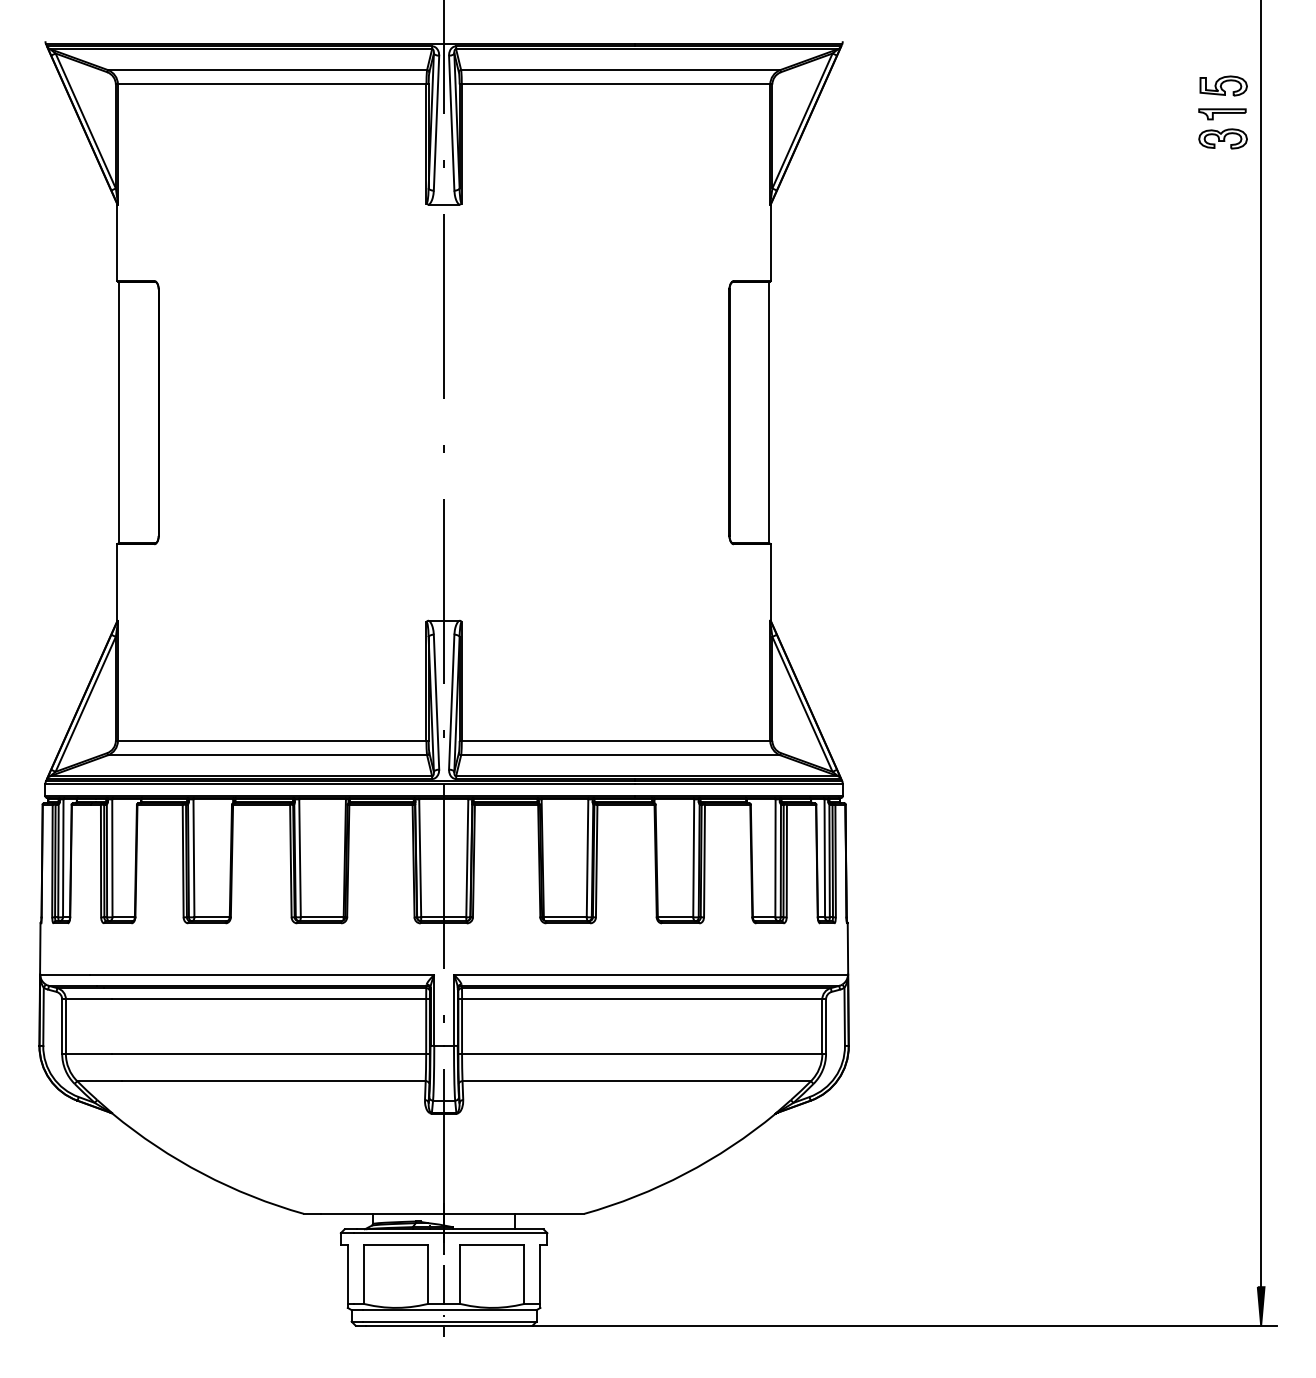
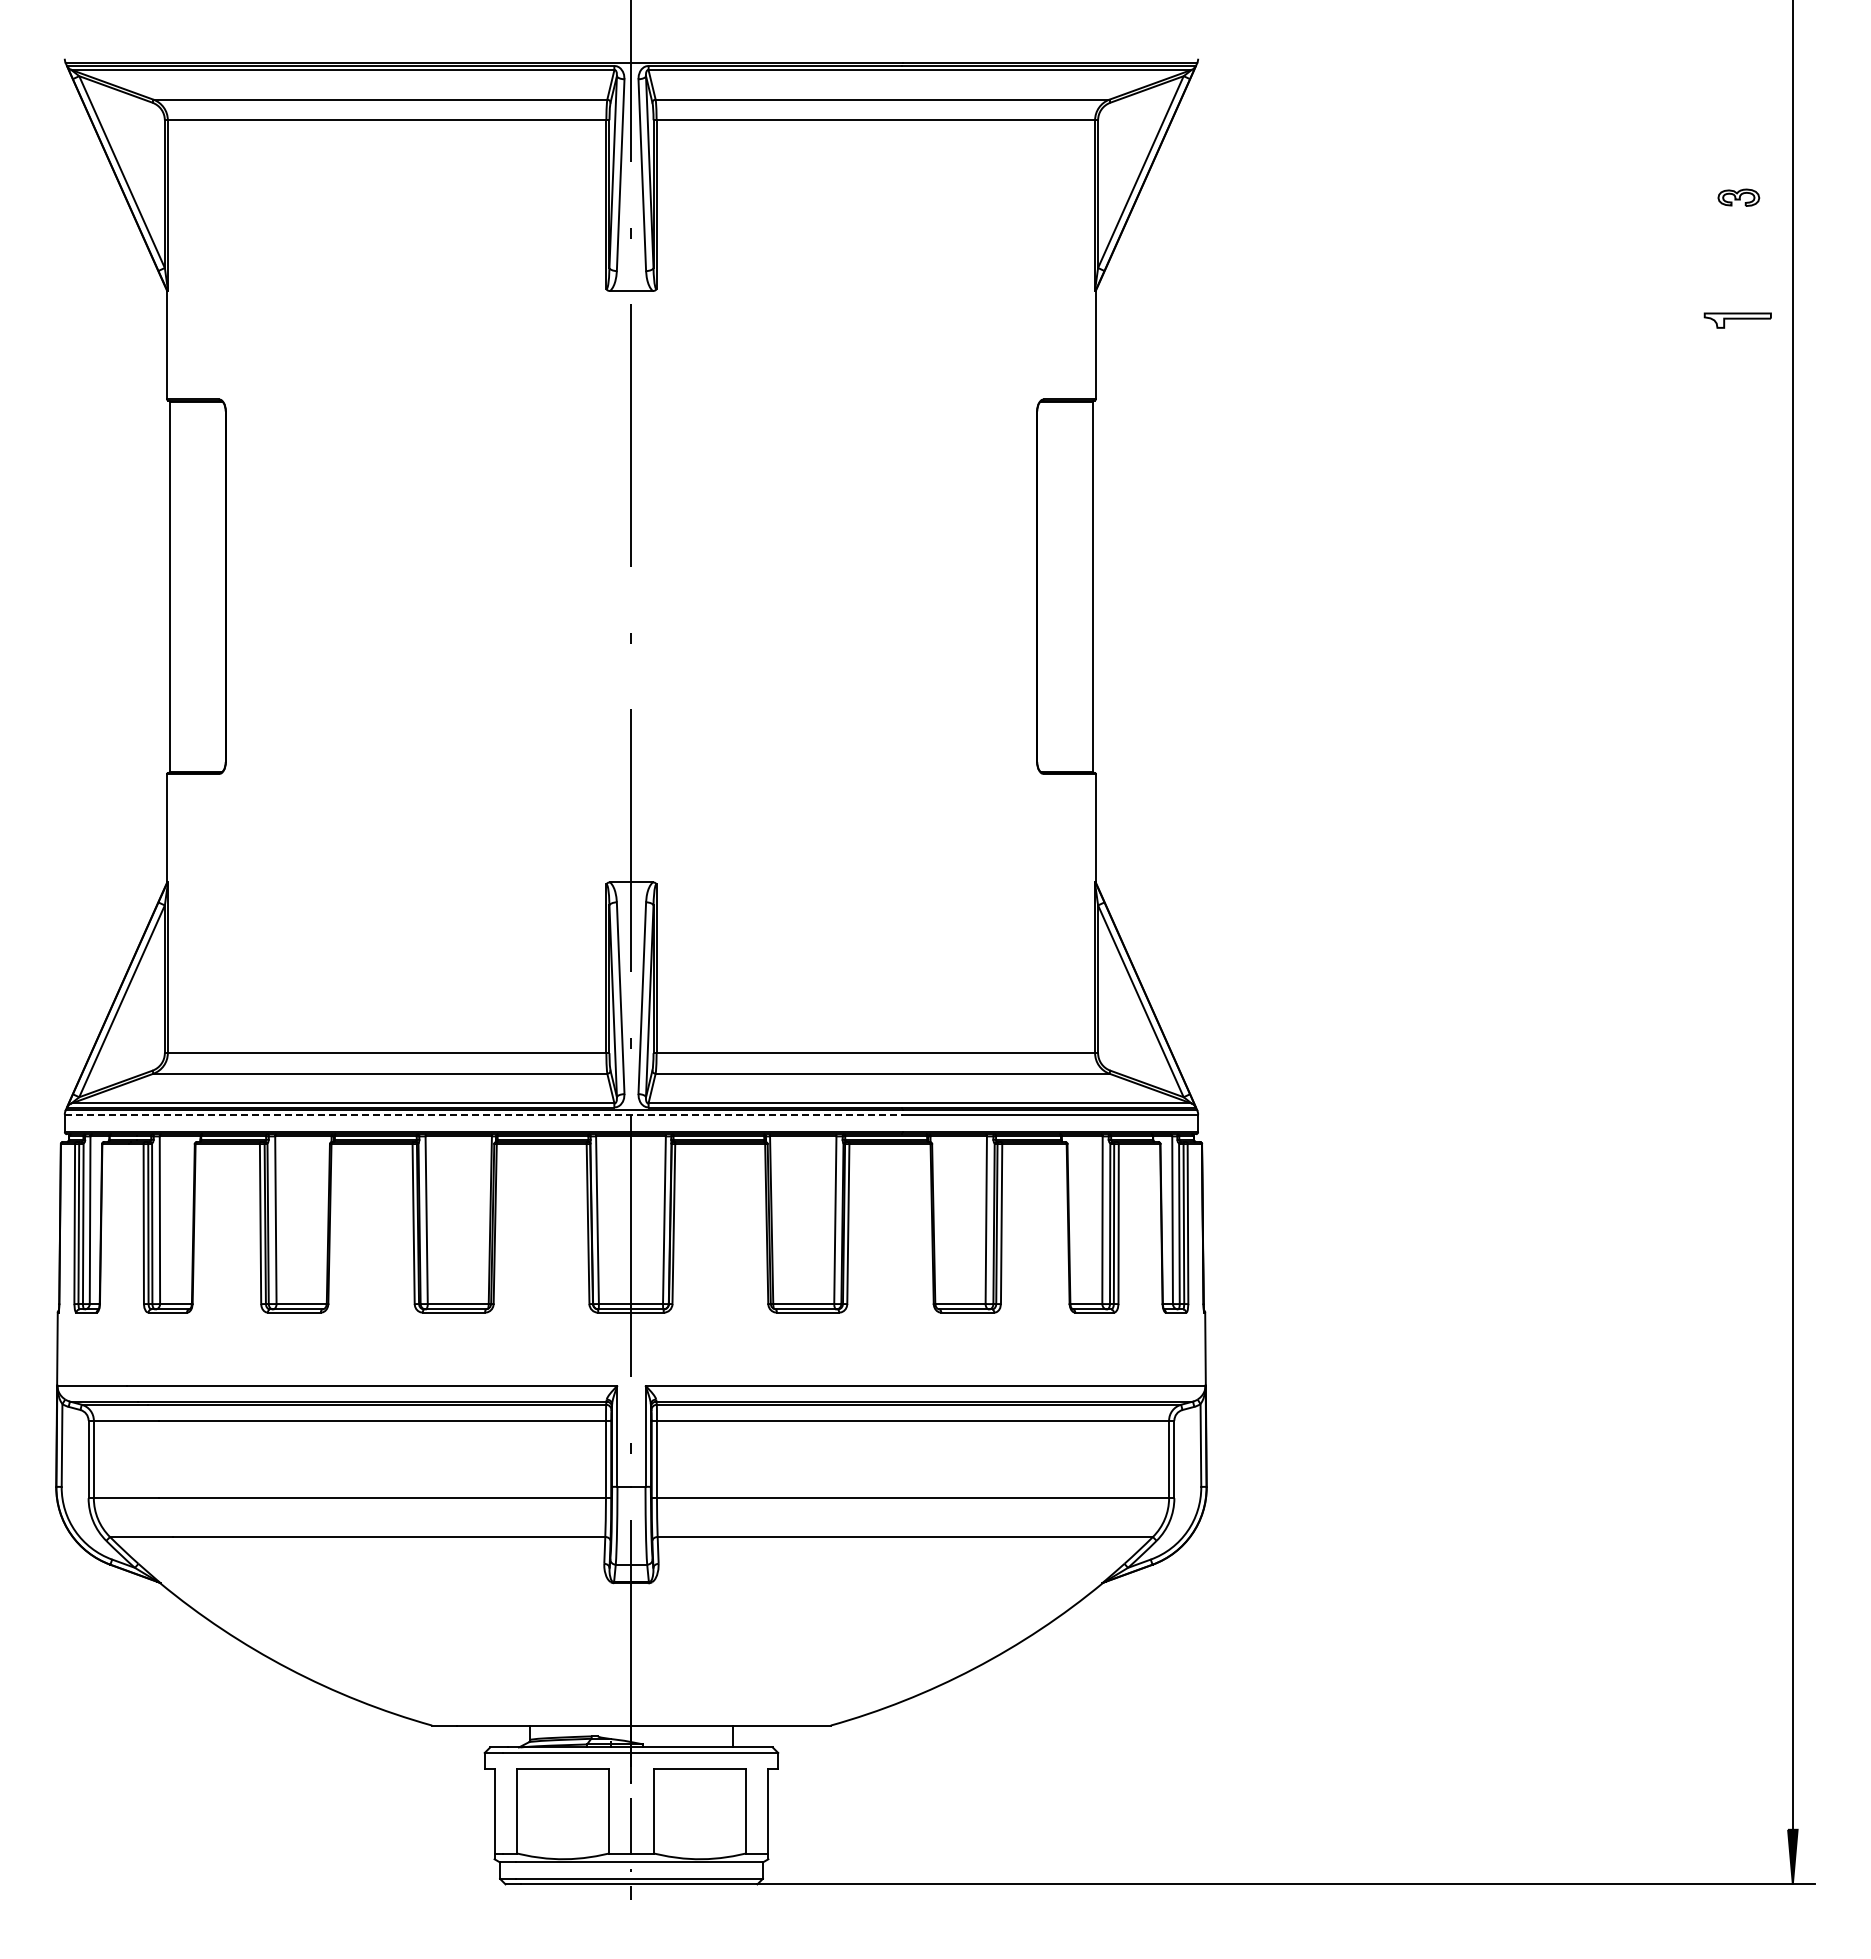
part: (1223, 85) -> (1739, 121), removed
part: (1222, 114) -> (1737, 320), moved
part: (1222, 138) -> (1738, 197), size x0.6
line: (340, 783) -> (484, 1114), solid -> dashed

